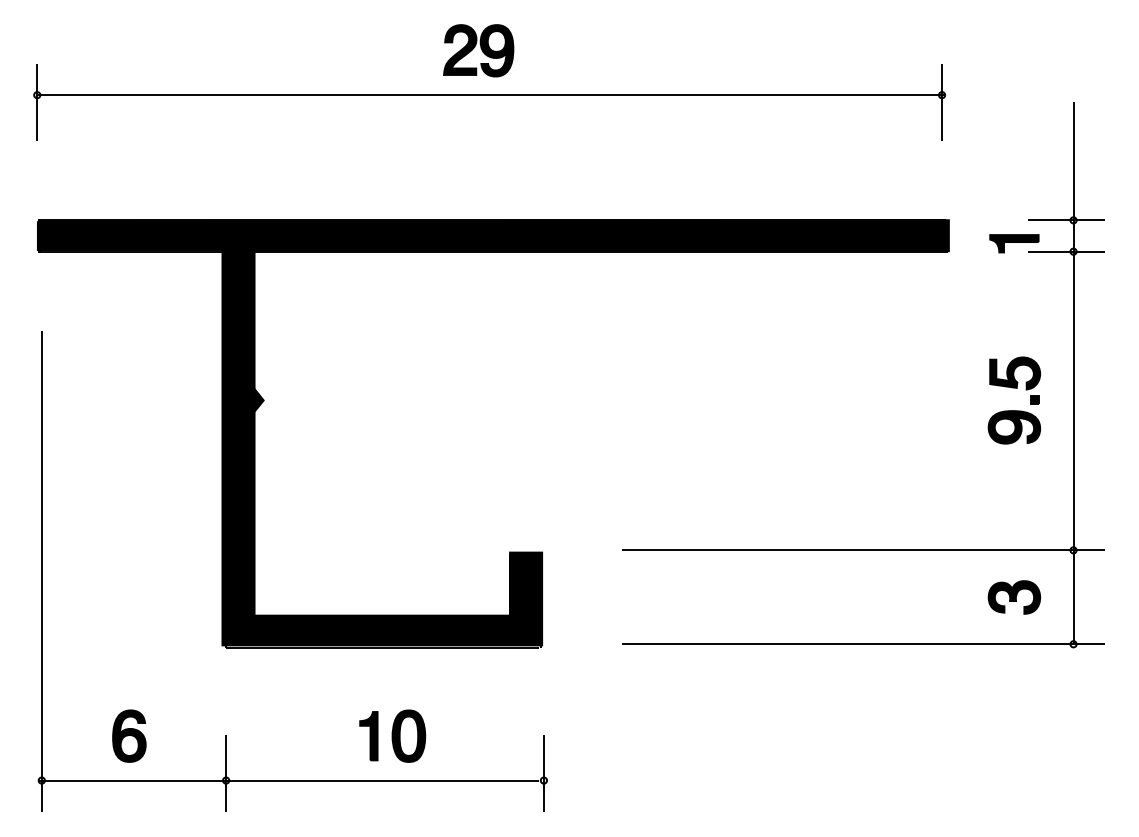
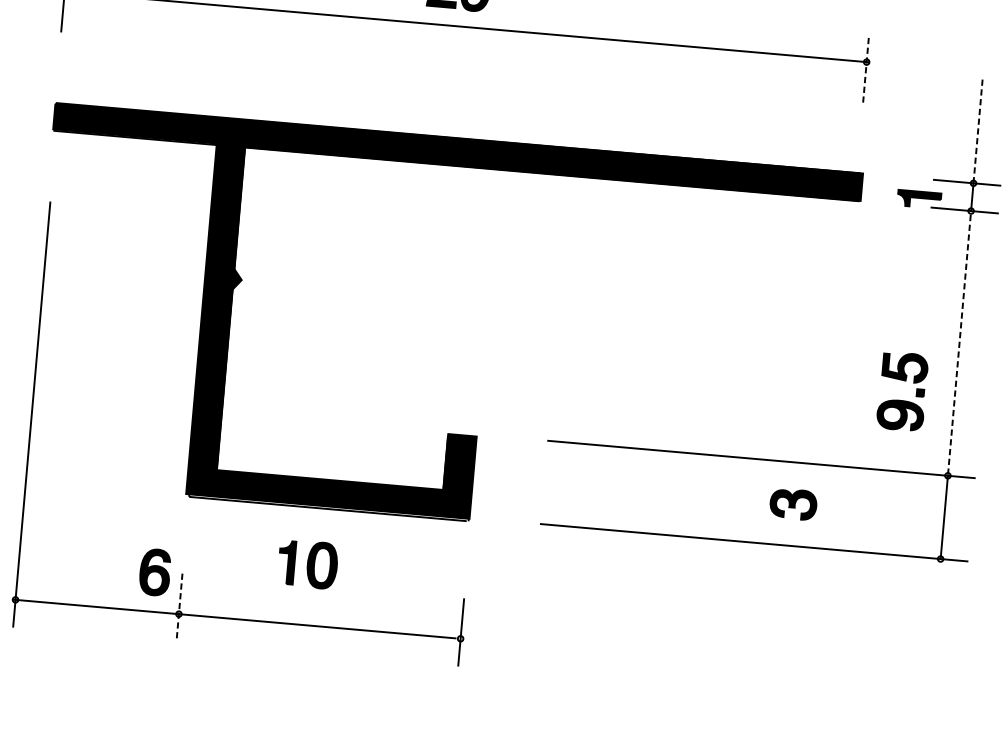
line: (942, 102) -> (866, 68), solid -> dashed
line: (1073, 160) -> (978, 130), solid -> dashed
line: (1073, 400) -> (959, 342), solid -> dashed
part: (1014, 410) -> (901, 400), moved
part: (1014, 597) -> (793, 504), moved
part: (129, 735) -> (155, 571), moved
part: (392, 735) -> (307, 563), moved
line: (226, 773) -> (179, 607), solid -> dashed

